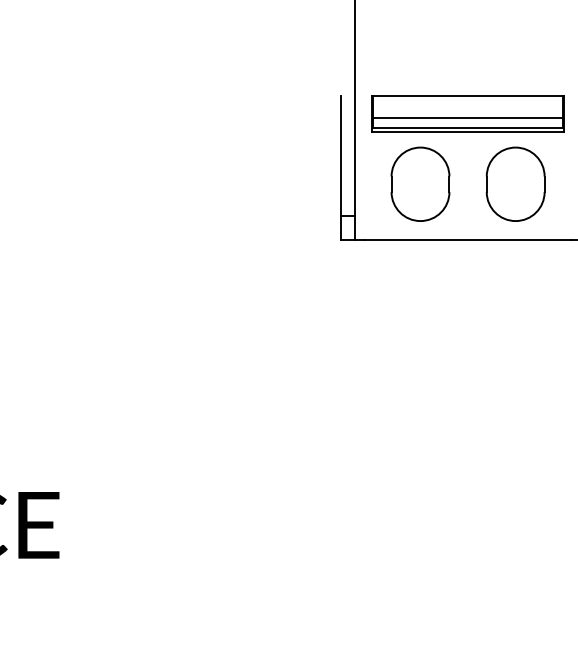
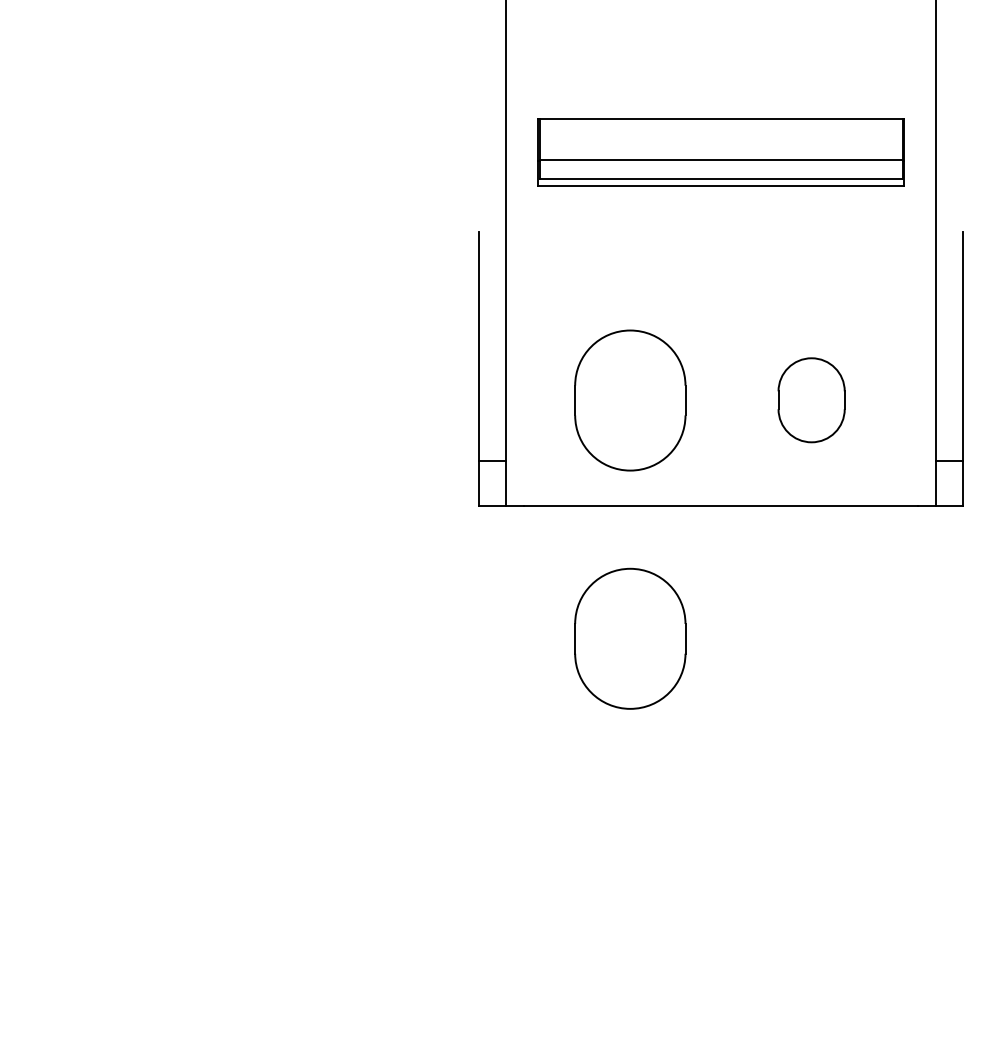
part: (467, 113) -> (719, 151), moved
part: (515, 183) -> (811, 398), size x0.6
part: (420, 308) -> (630, 637), added

